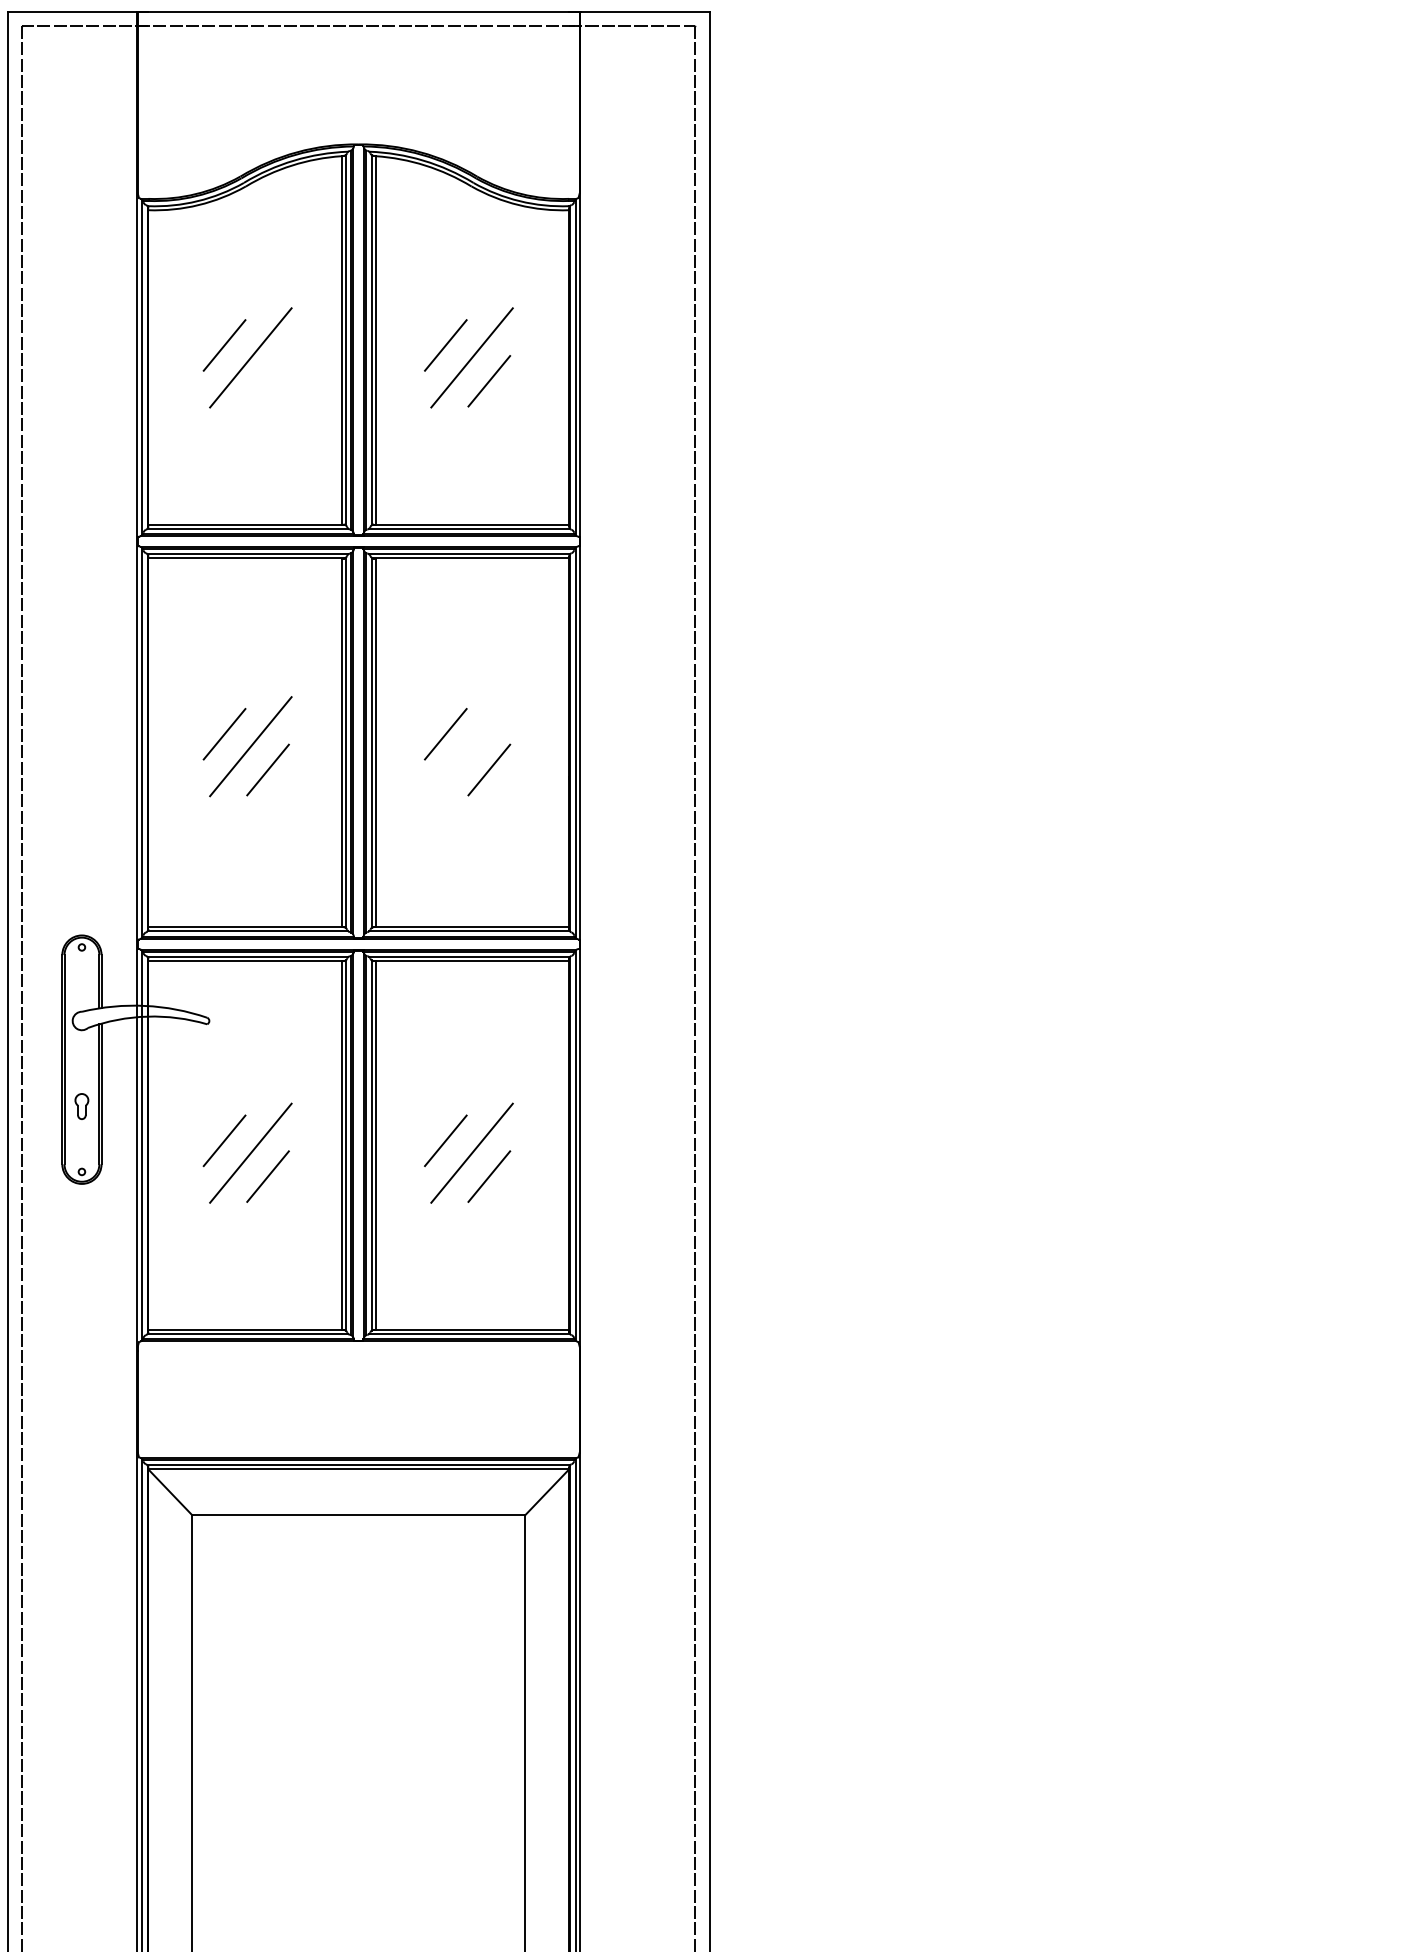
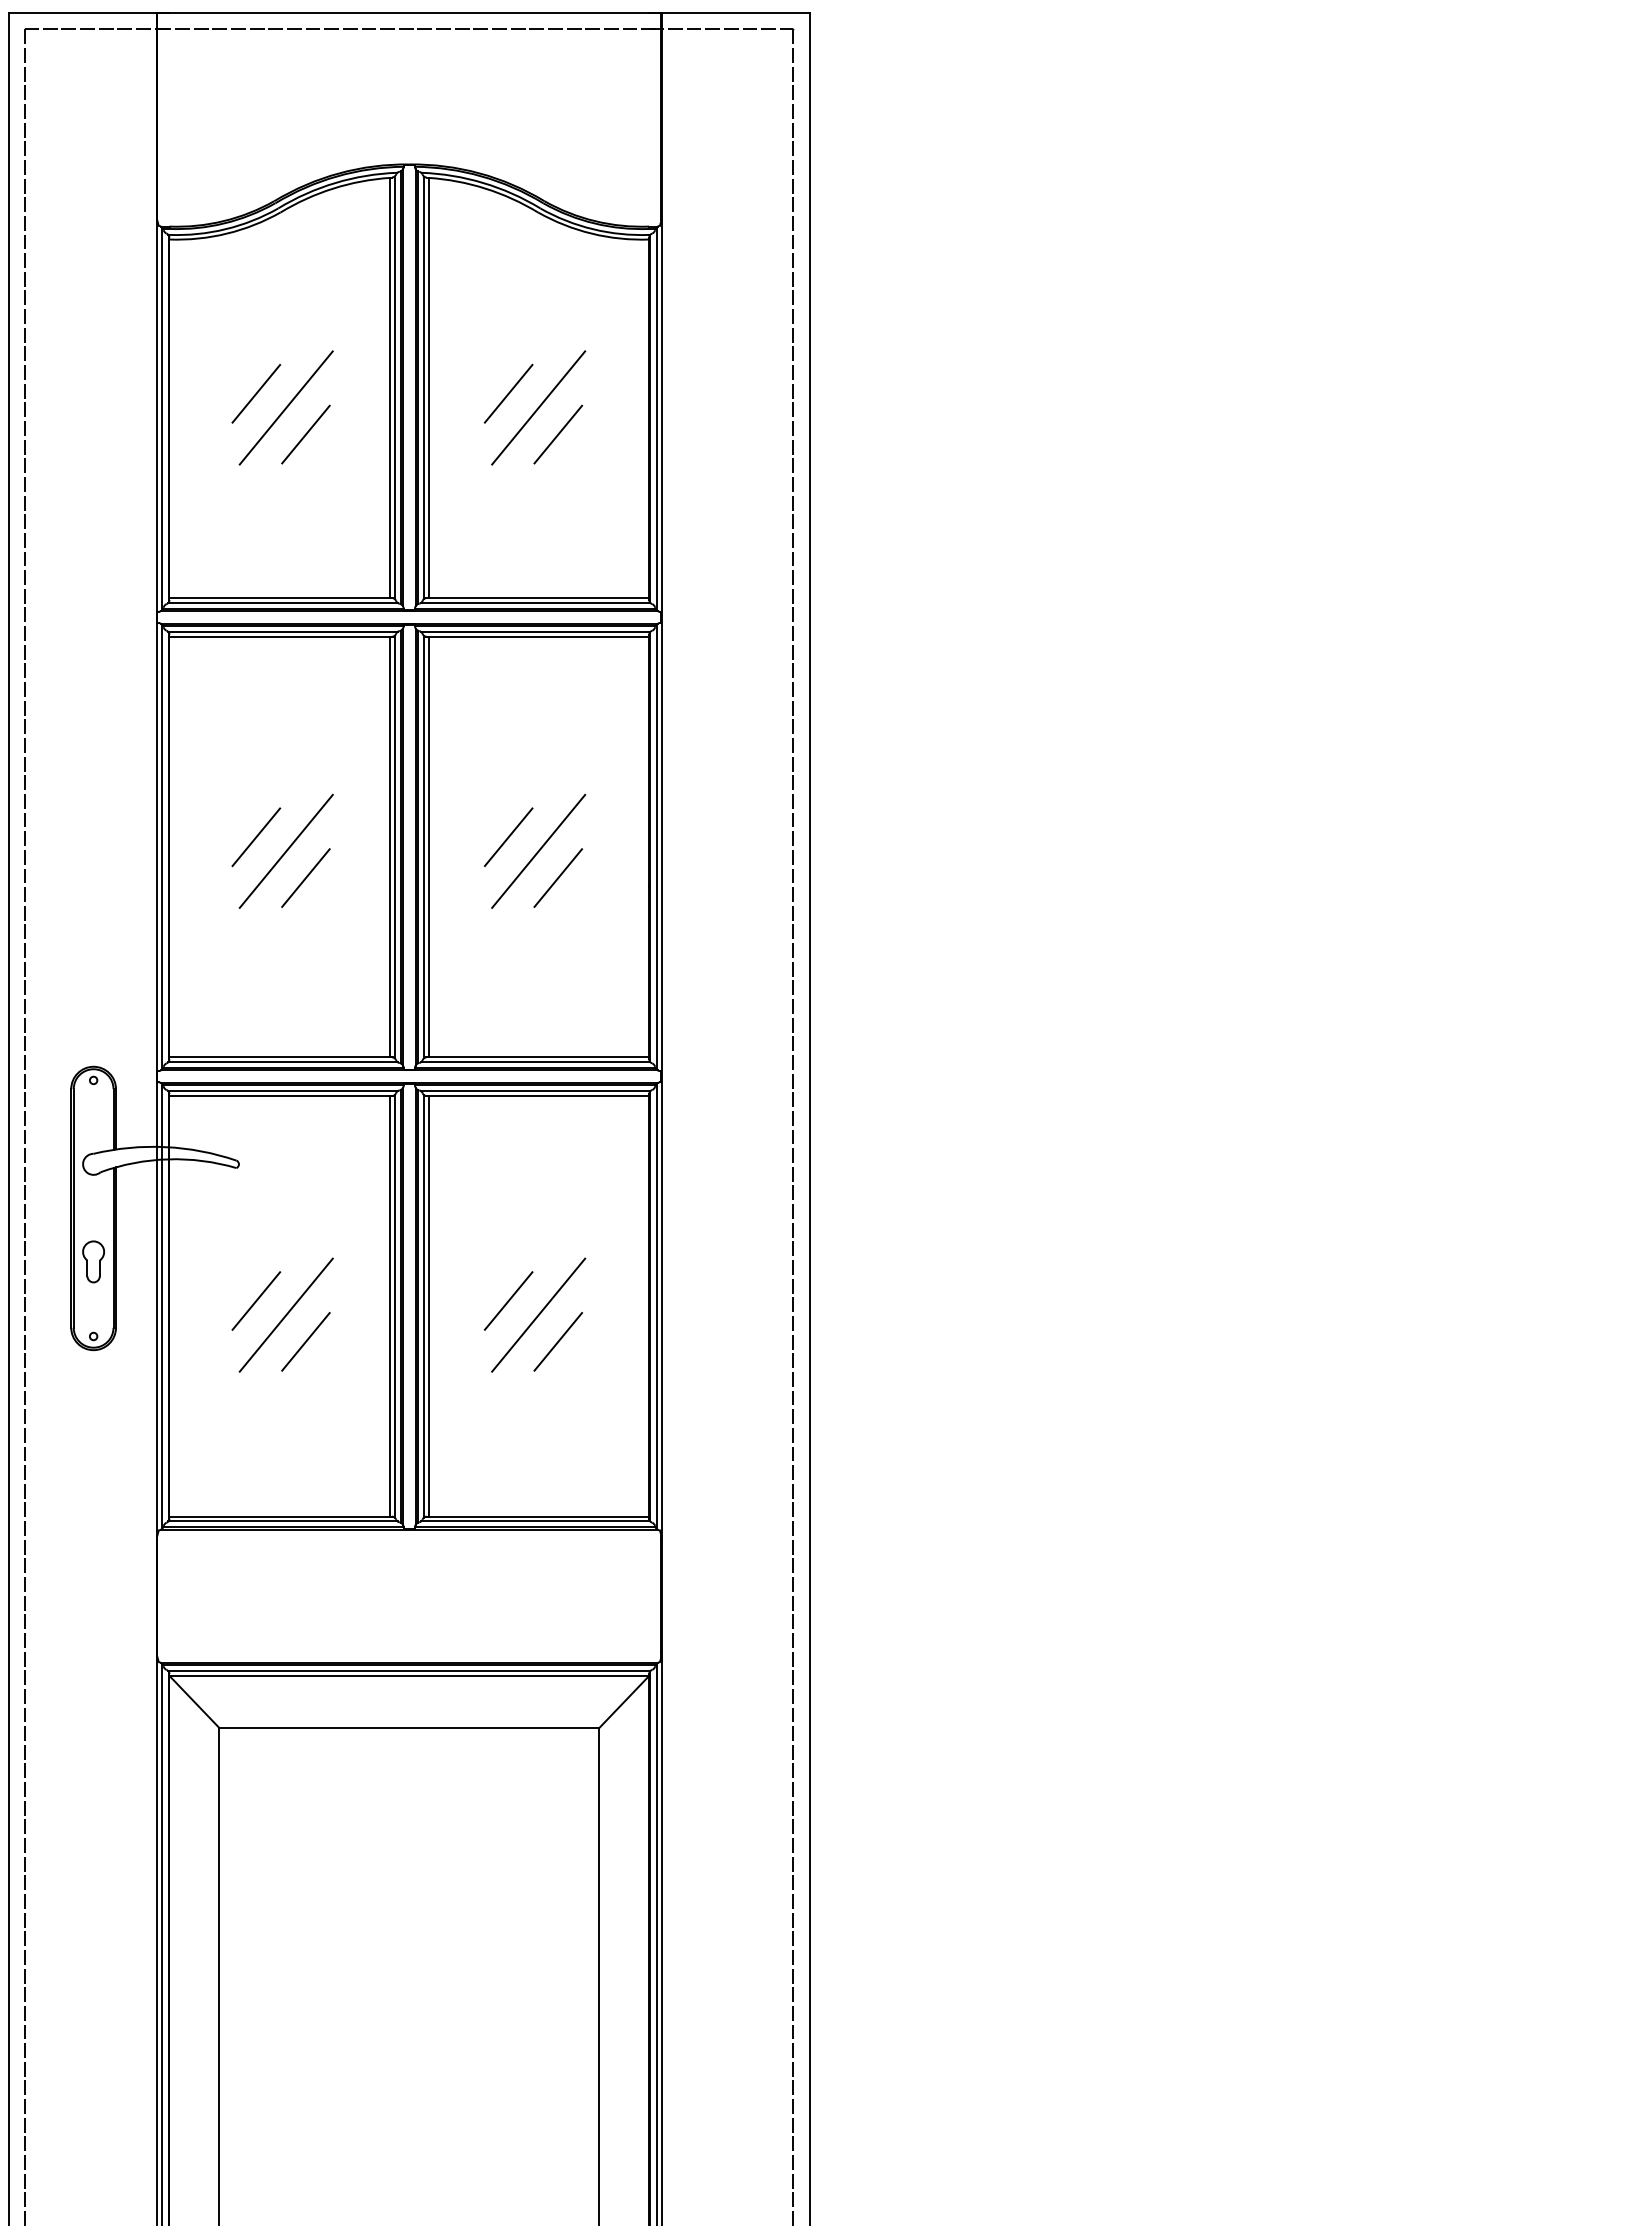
line: (267, 381) -> (305, 434), added
line: (471, 745) -> (538, 850), added
part: (81, 1106) -> (93, 1261), size x1.43

